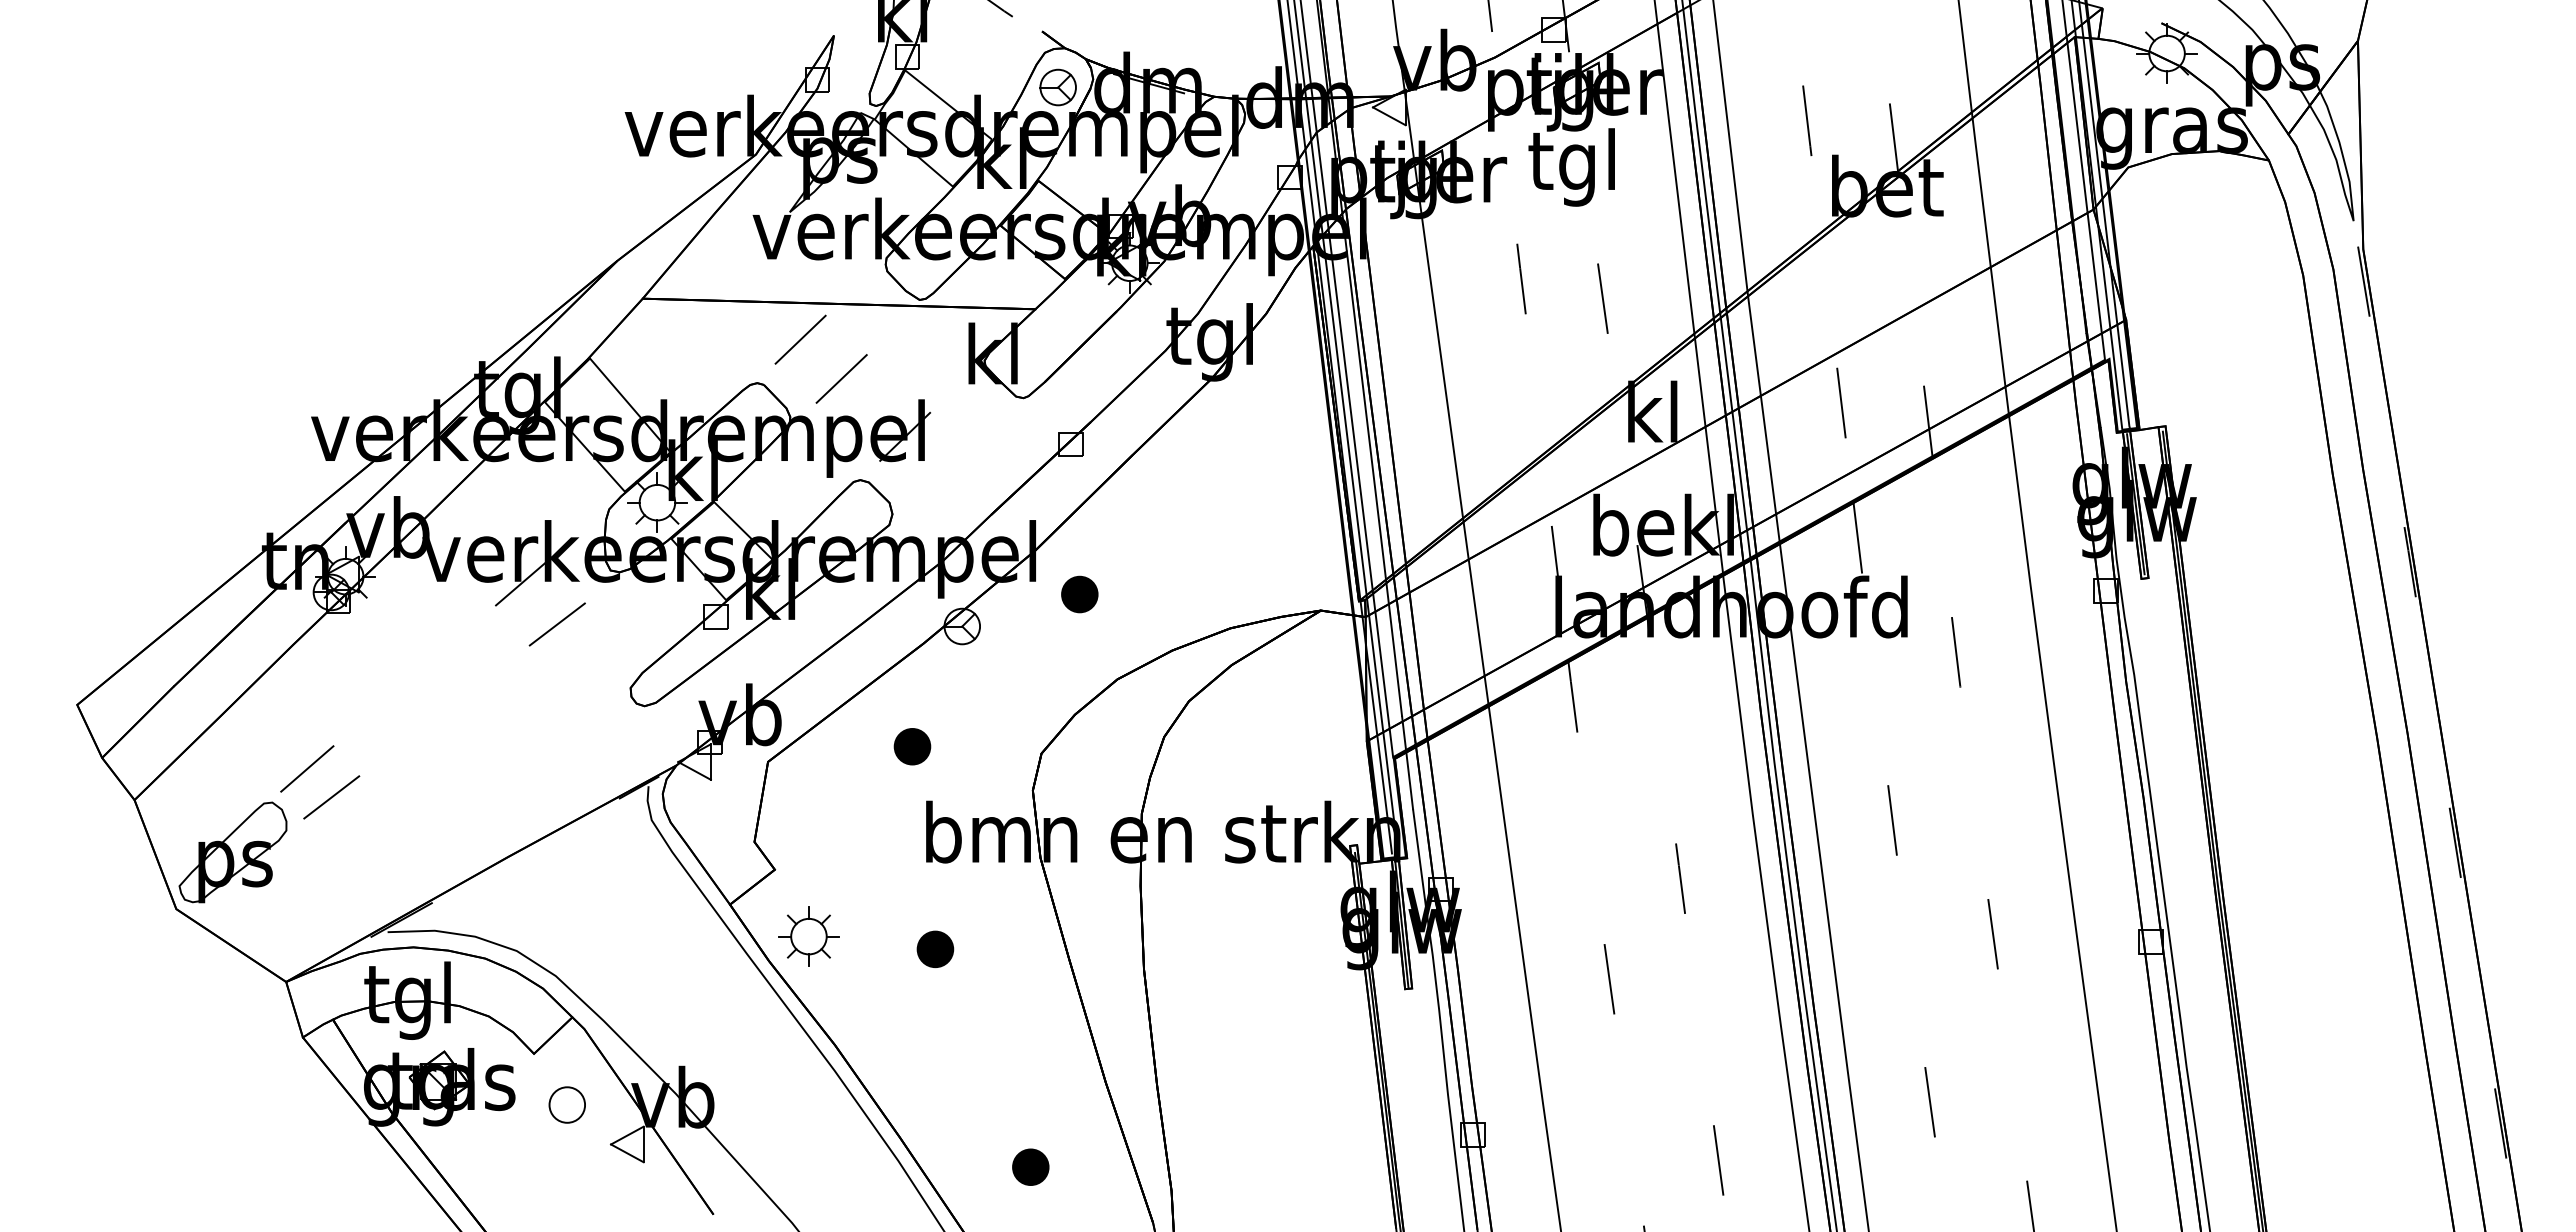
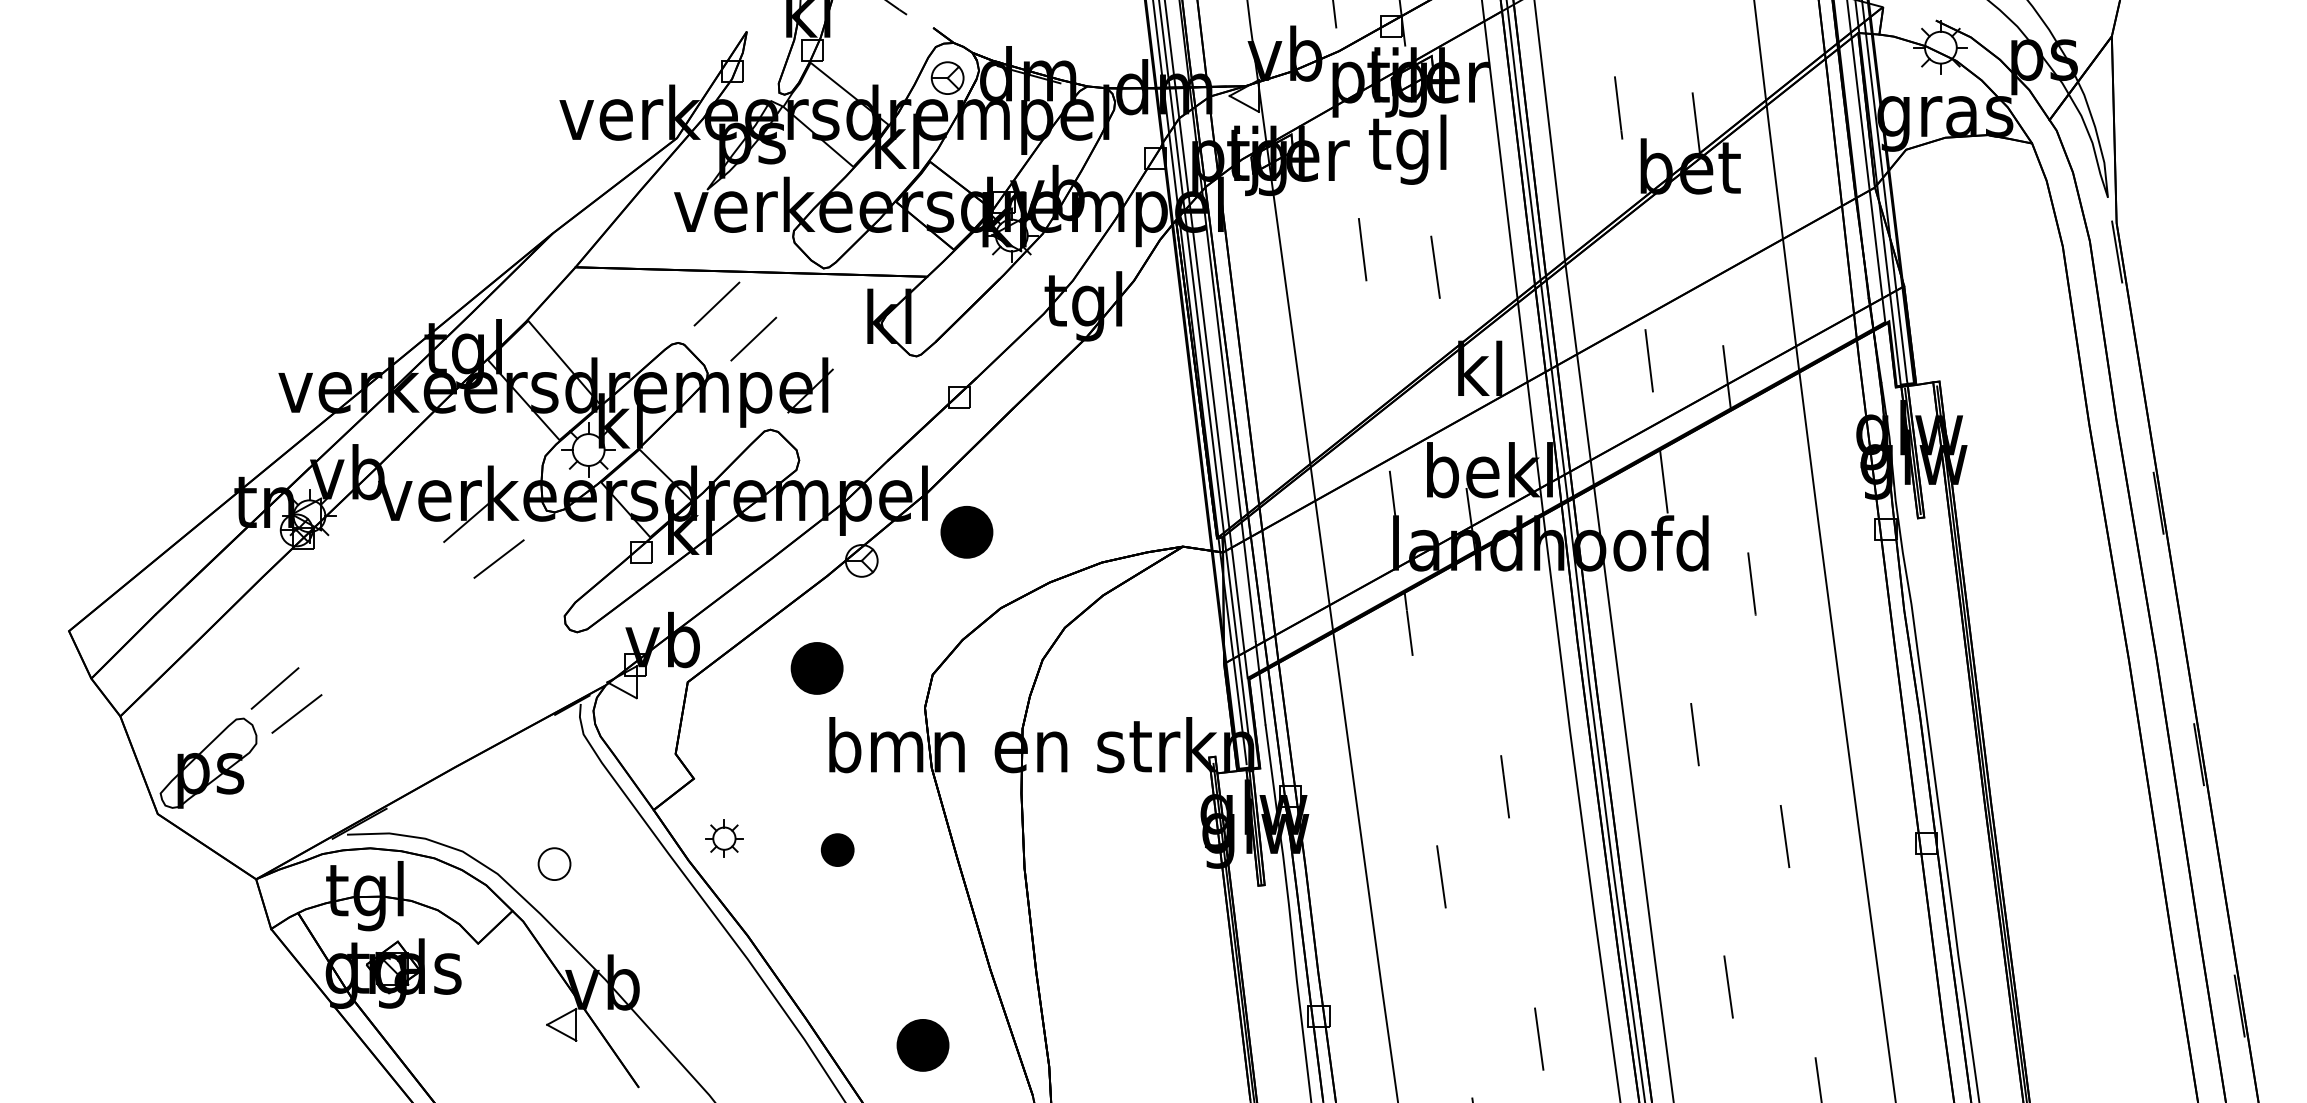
part: (1079, 594) -> (966, 532), size x1.6
part: (912, 746) -> (817, 668), size x1.6
part: (808, 936) -> (724, 838), size x0.7
part: (566, 1104) -> (553, 863), moved
part: (1030, 1166) -> (922, 1044), size x1.6

